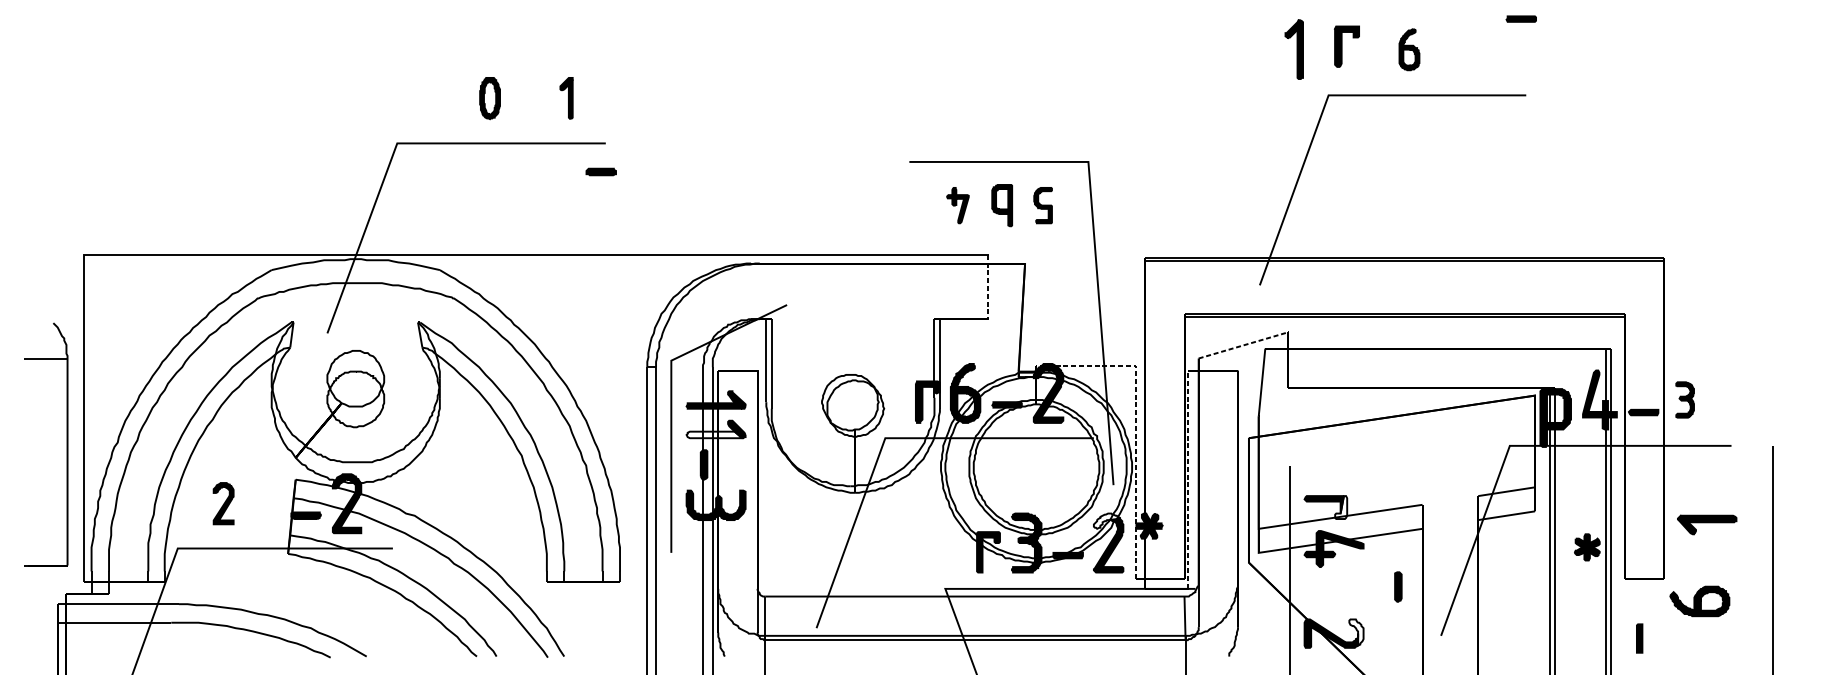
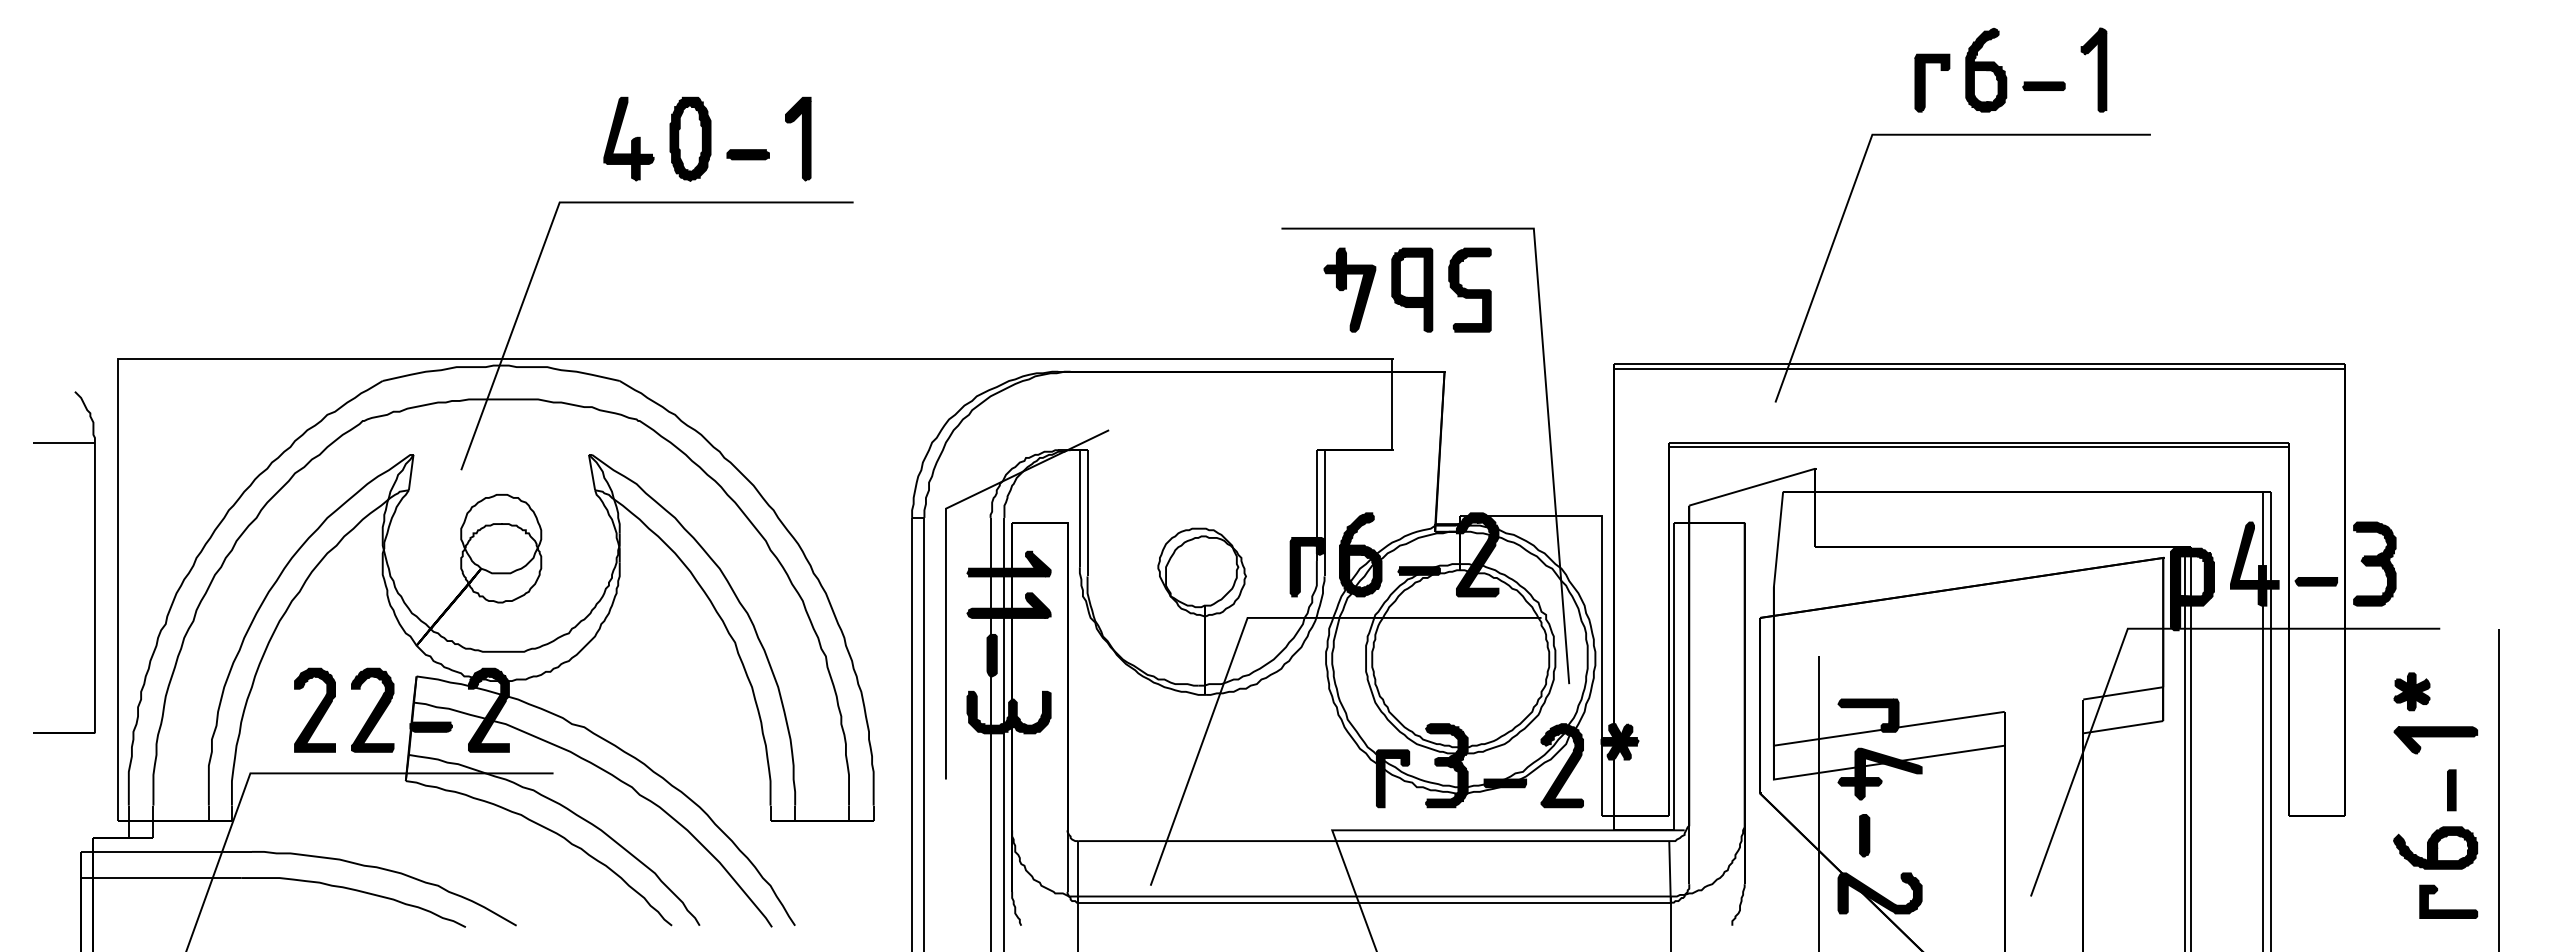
part: (1520, 18) -> (2043, 85), moved
part: (1342, 46) -> (1925, 82), moved
part: (1293, 49) -> (2093, 69), moved
part: (1409, 49) -> (1986, 70), size x1.43
part: (446, 98) -> (628, 138), added
part: (490, 98) -> (690, 138), size x1.43
part: (566, 98) -> (798, 138), size x1.43
part: (600, 171) -> (747, 154), moved
part: (957, 205) -> (1349, 289), size x1.67
part: (1002, 205) -> (1412, 289), size x1.43
part: (1042, 205) -> (1469, 289), size x1.67
line: (988, 287) -> (1392, 405), dashed -> solid
line: (1243, 345) -> (1752, 487), dashed -> solid
part: (1684, 399) -> (2374, 563), size x1.67
line: (1136, 422) -> (1601, 595), dashed -> solid
fill: (714, 434) -> (1006, 612), added
part: (67, 444) -> (94, 562), moved
line: (1187, 479) -> (1673, 676), dashed -> solid
part: (223, 503) -> (314, 709), size x1.43
part: (264, 503) -> (372, 709), added
fill: (1340, 507) -> (1889, 715), added
fill: (1106, 520) -> (1559, 734), added
part: (1706, 525) -> (2435, 740), moved
part: (1586, 547) -> (2411, 691), moved
part: (1398, 586) -> (1864, 835), moved
part: (1699, 601) -> (2435, 847), moved
fill: (1356, 632) -> (1911, 891), added
part: (1639, 638) -> (2451, 790), moved
part: (1737, 645) -> (2448, 909), added

